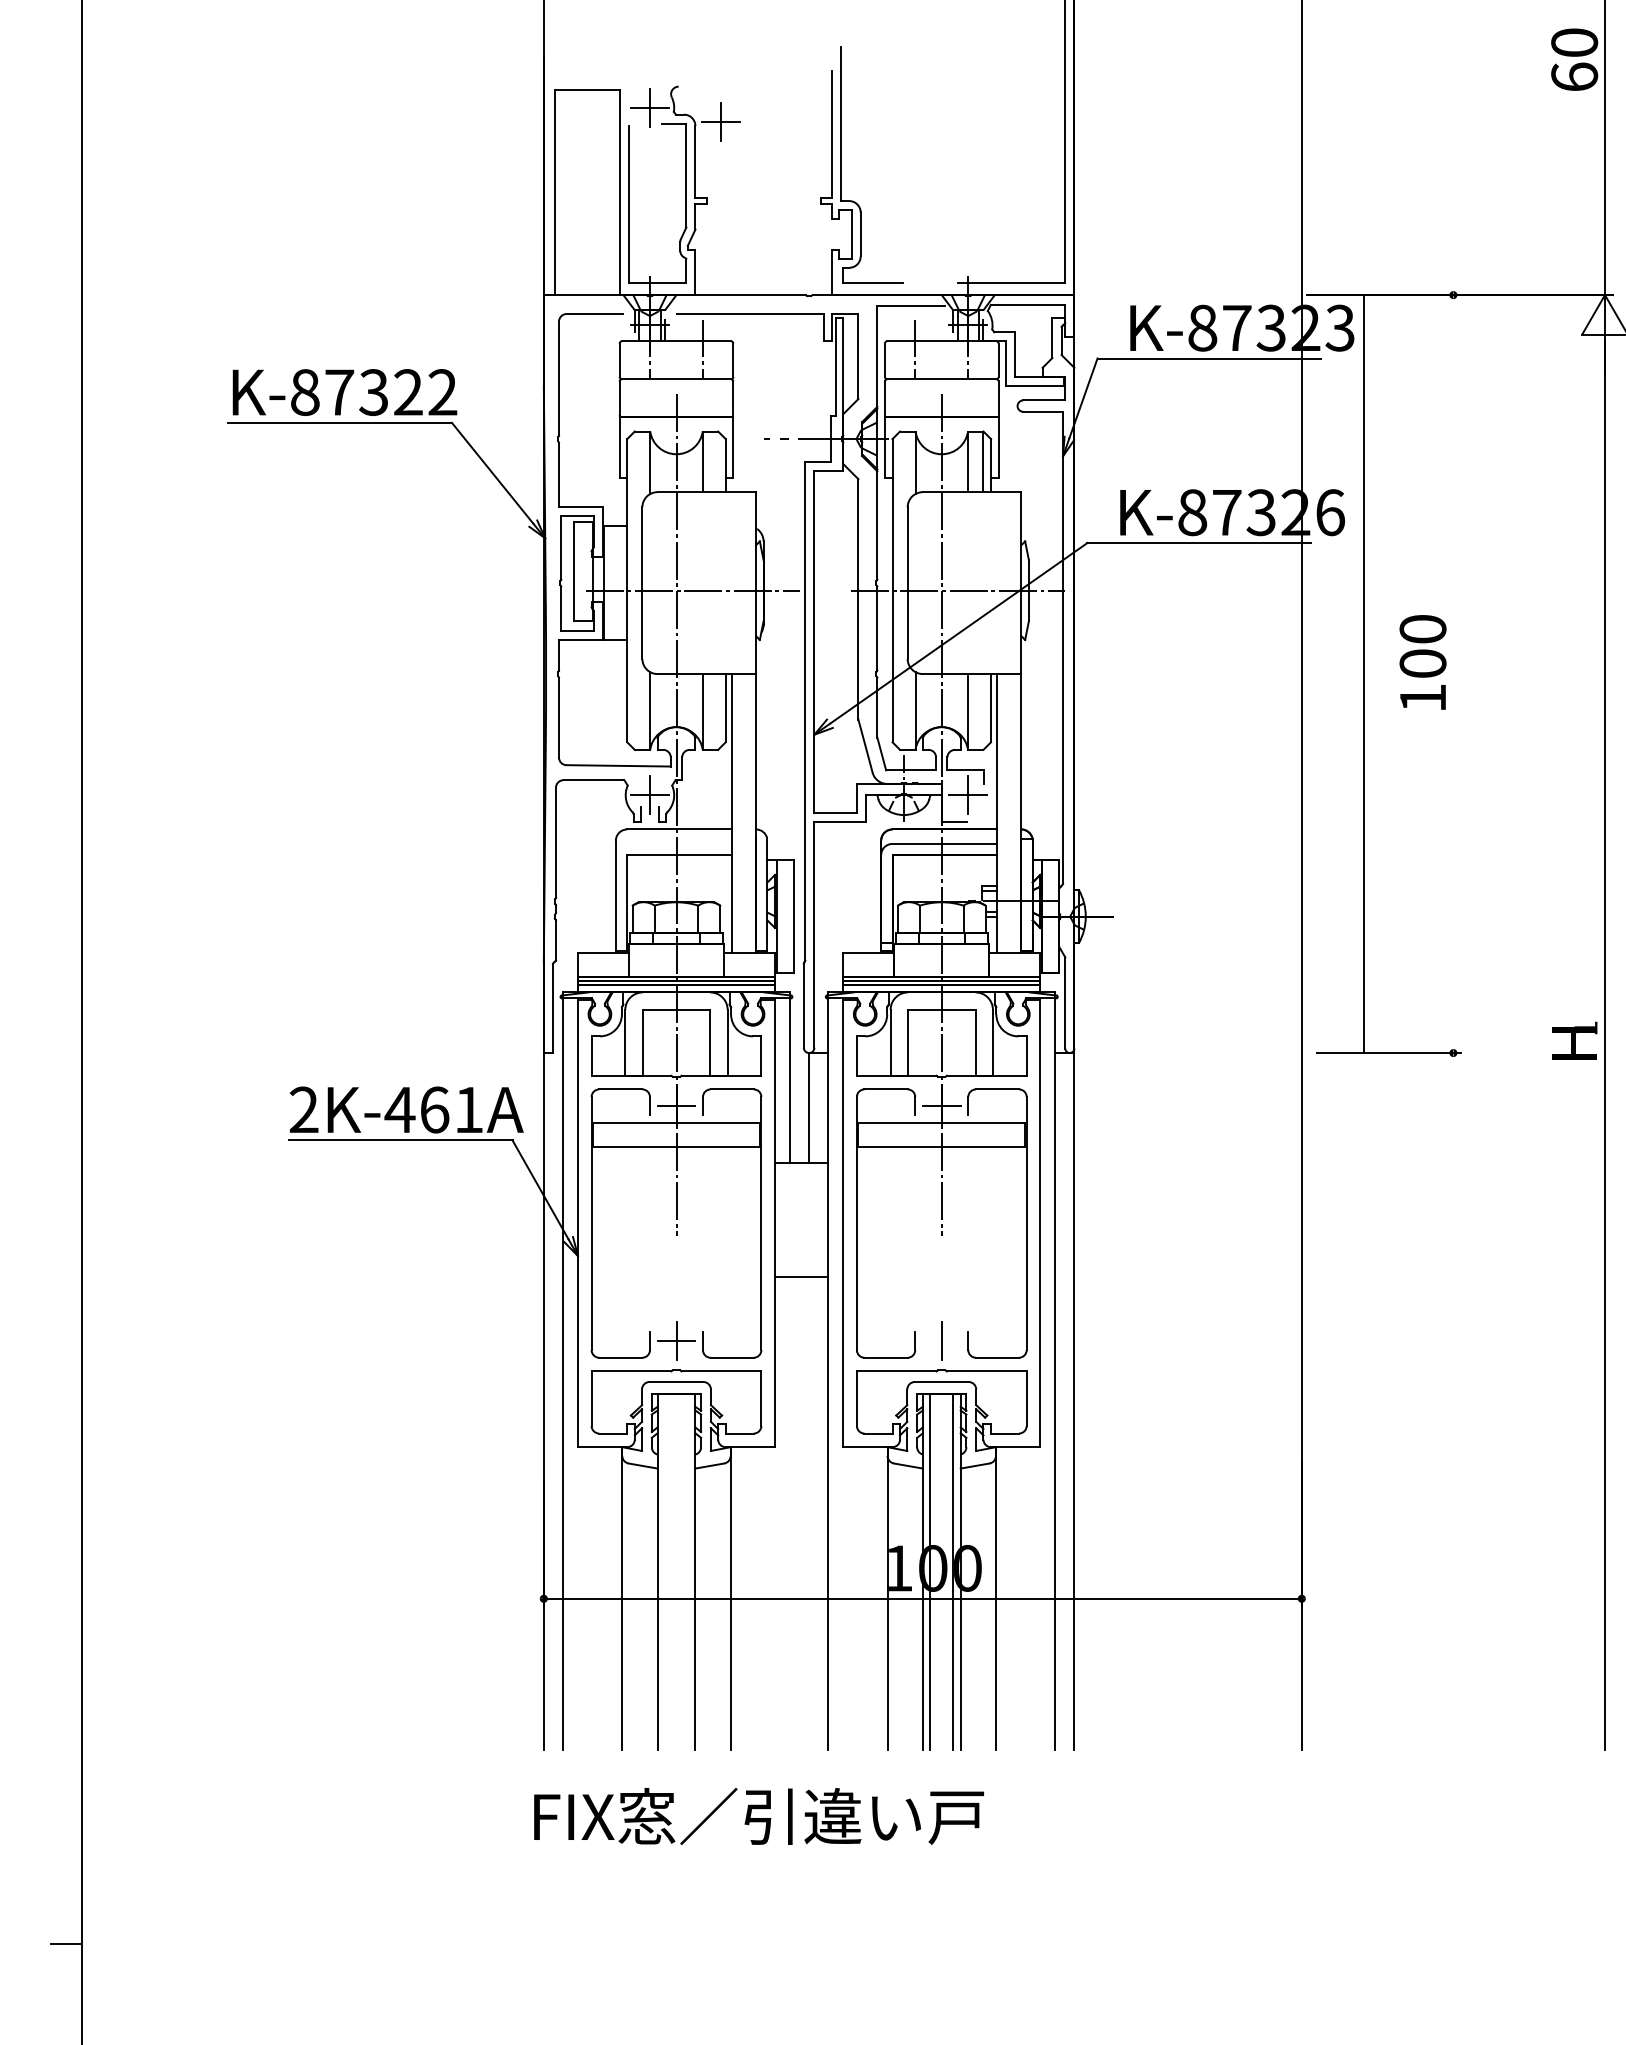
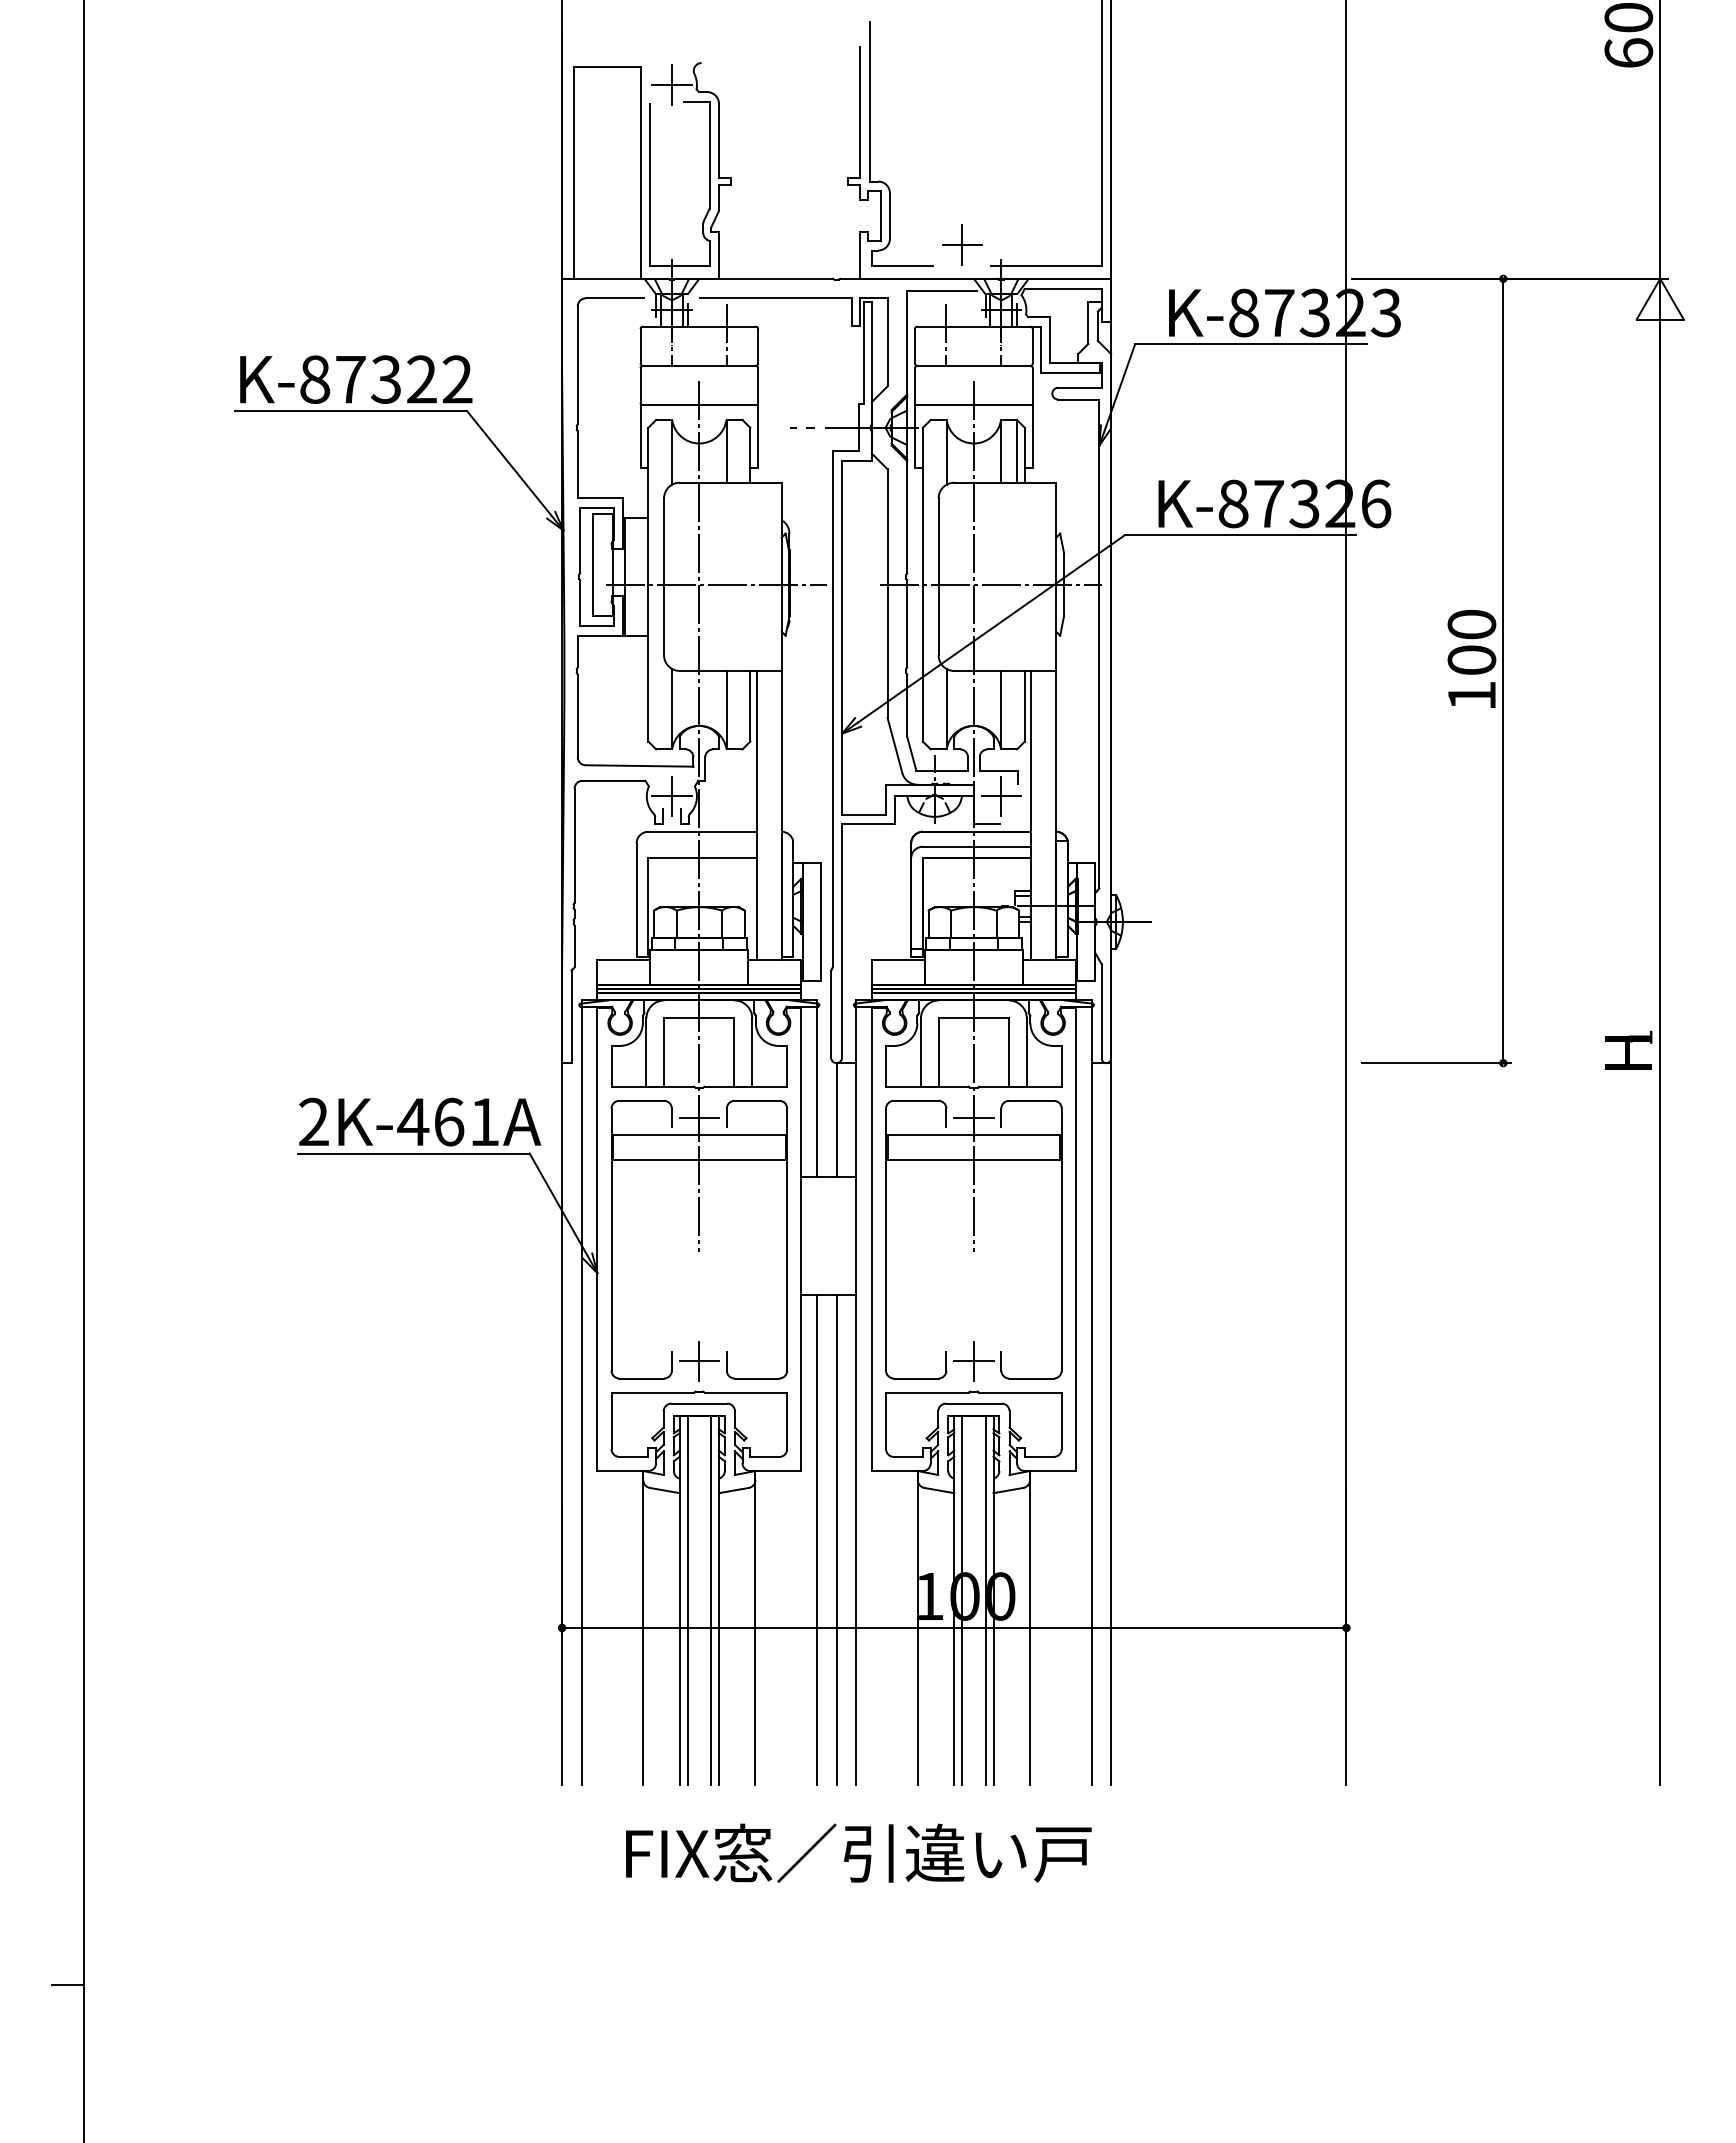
part: (721, 121) -> (962, 244), moved
line: (1363, 673) -> (1503, 670), moved
line: (941, 1341) -> (973, 1361), added
line: (790, 1513) -> (817, 1539), added
line: (809, 1513) -> (836, 1539), added
line: (665, 1572) -> (687, 1600), added
line: (688, 1572) -> (711, 1600), added
text: (758, 1815) -> (858, 1852), moved

